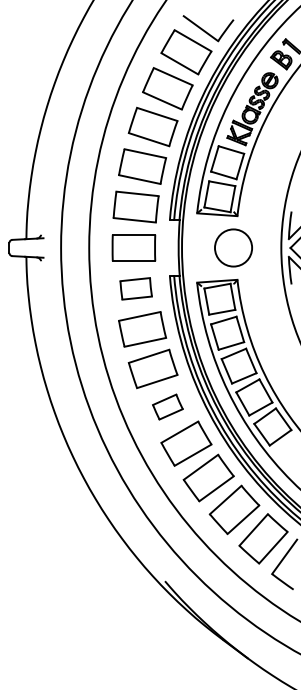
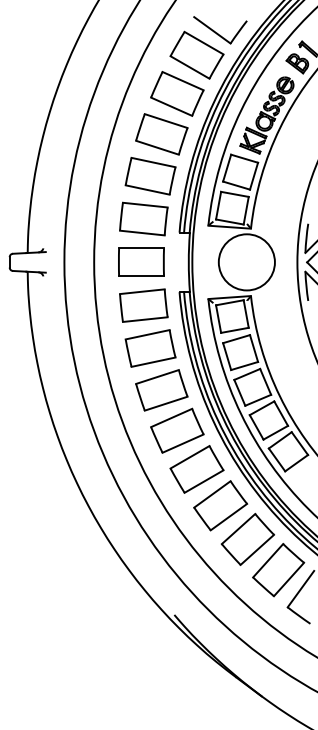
circle: (233, 248) -> (246, 262), size x1.43
part: (135, 288) -> (143, 305), size x1.43
part: (167, 406) -> (177, 430), size x1.67

